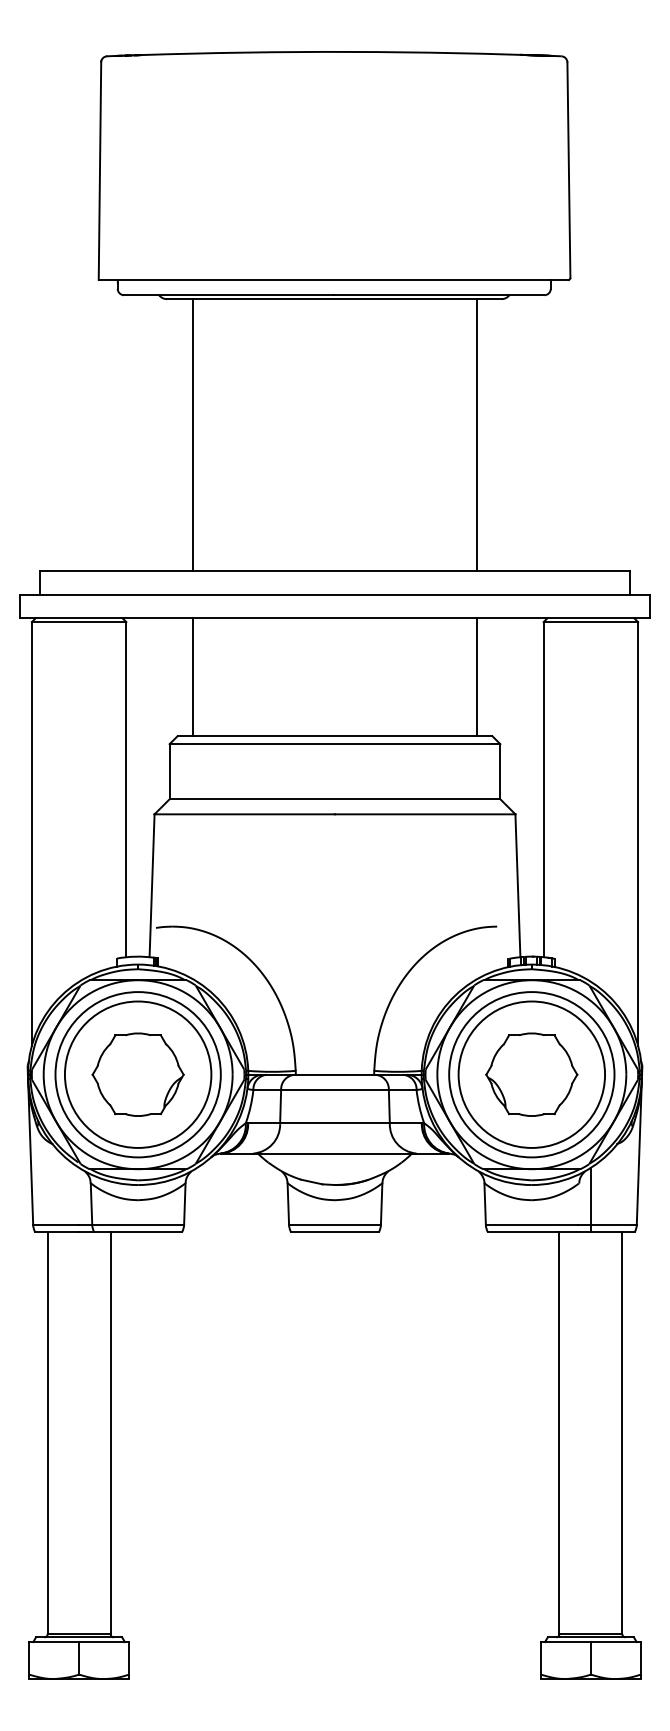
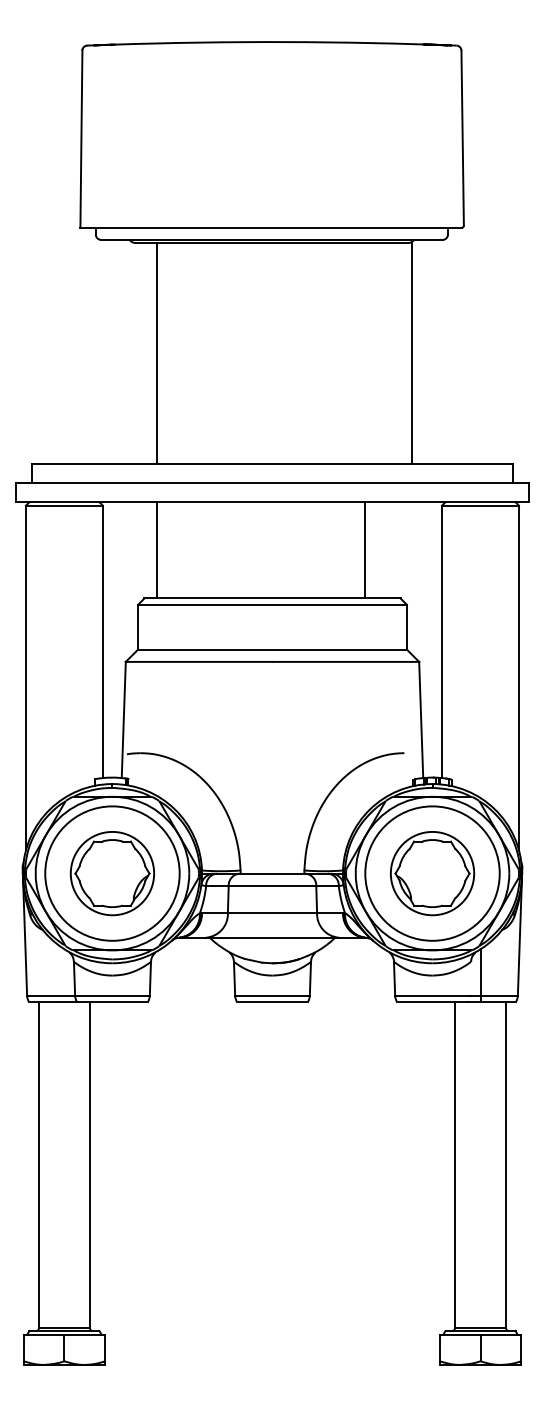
line: (476, 434) -> (411, 353), moved
line: (476, 677) -> (364, 550), moved
circle: (137, 1074) -> (111, 873), size x0.7
circle: (531, 1074) -> (432, 873), size x0.7

